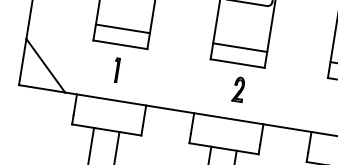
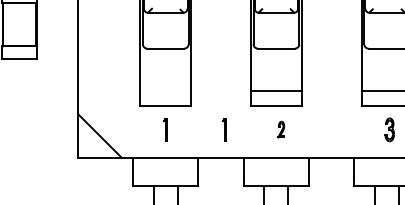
line: (122, 28) -> (165, 90), removed
line: (178, 79) -> (224, 129), added
part: (239, 89) -> (281, 129), size x0.7

